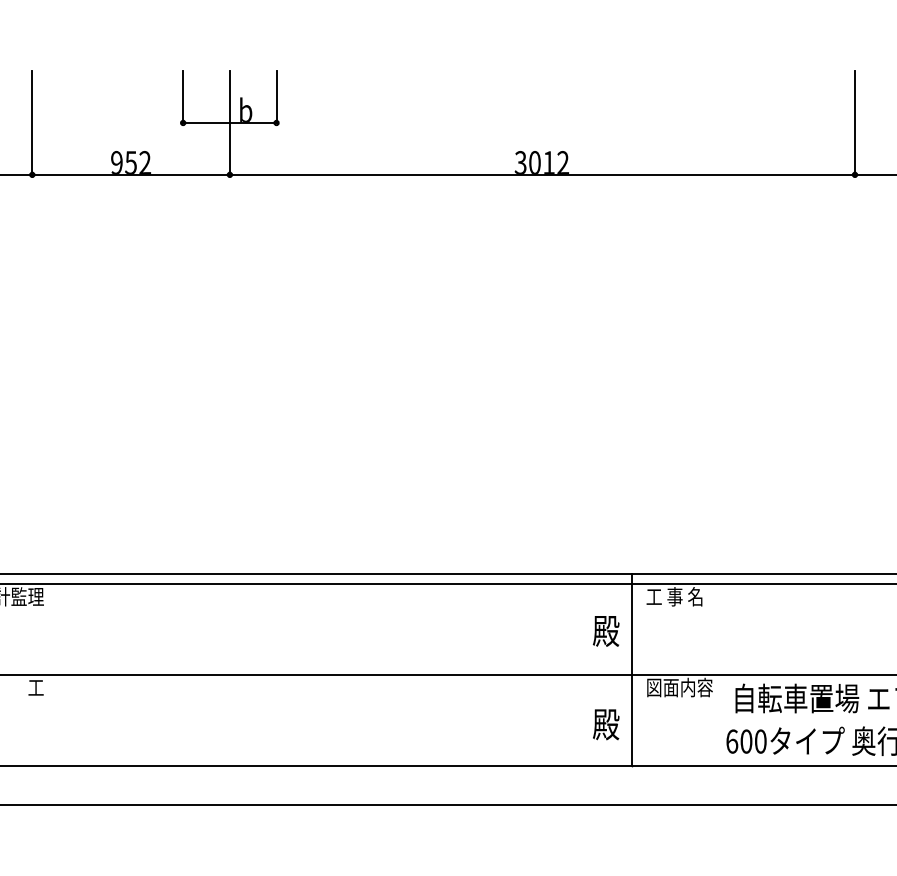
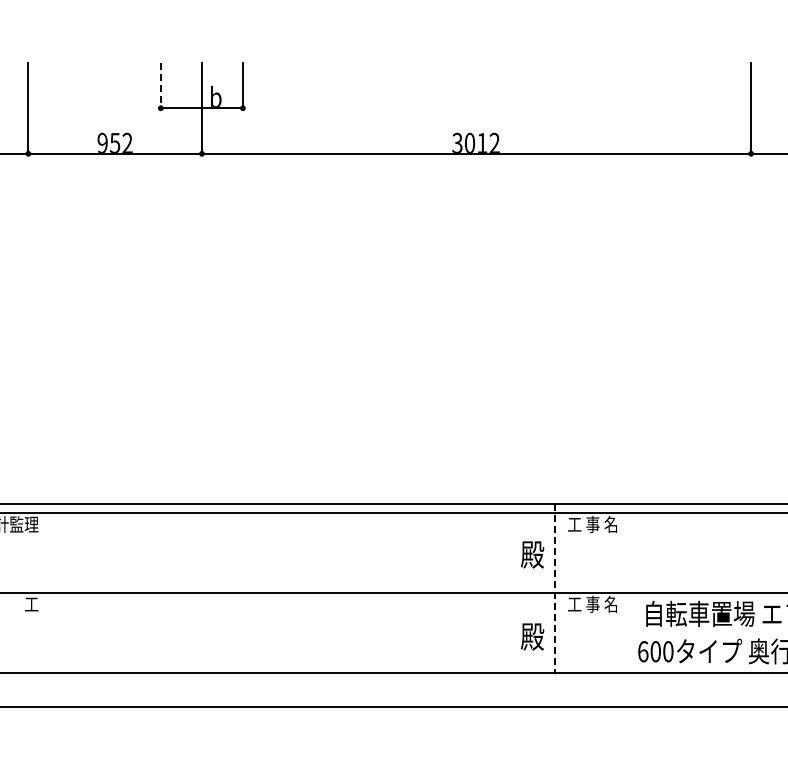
line: (182, 97) -> (160, 85), solid -> dashed
line: (632, 670) -> (555, 589), solid -> dashed
text: (680, 686) -> (597, 603), 図面内容 -> 工 事 名

